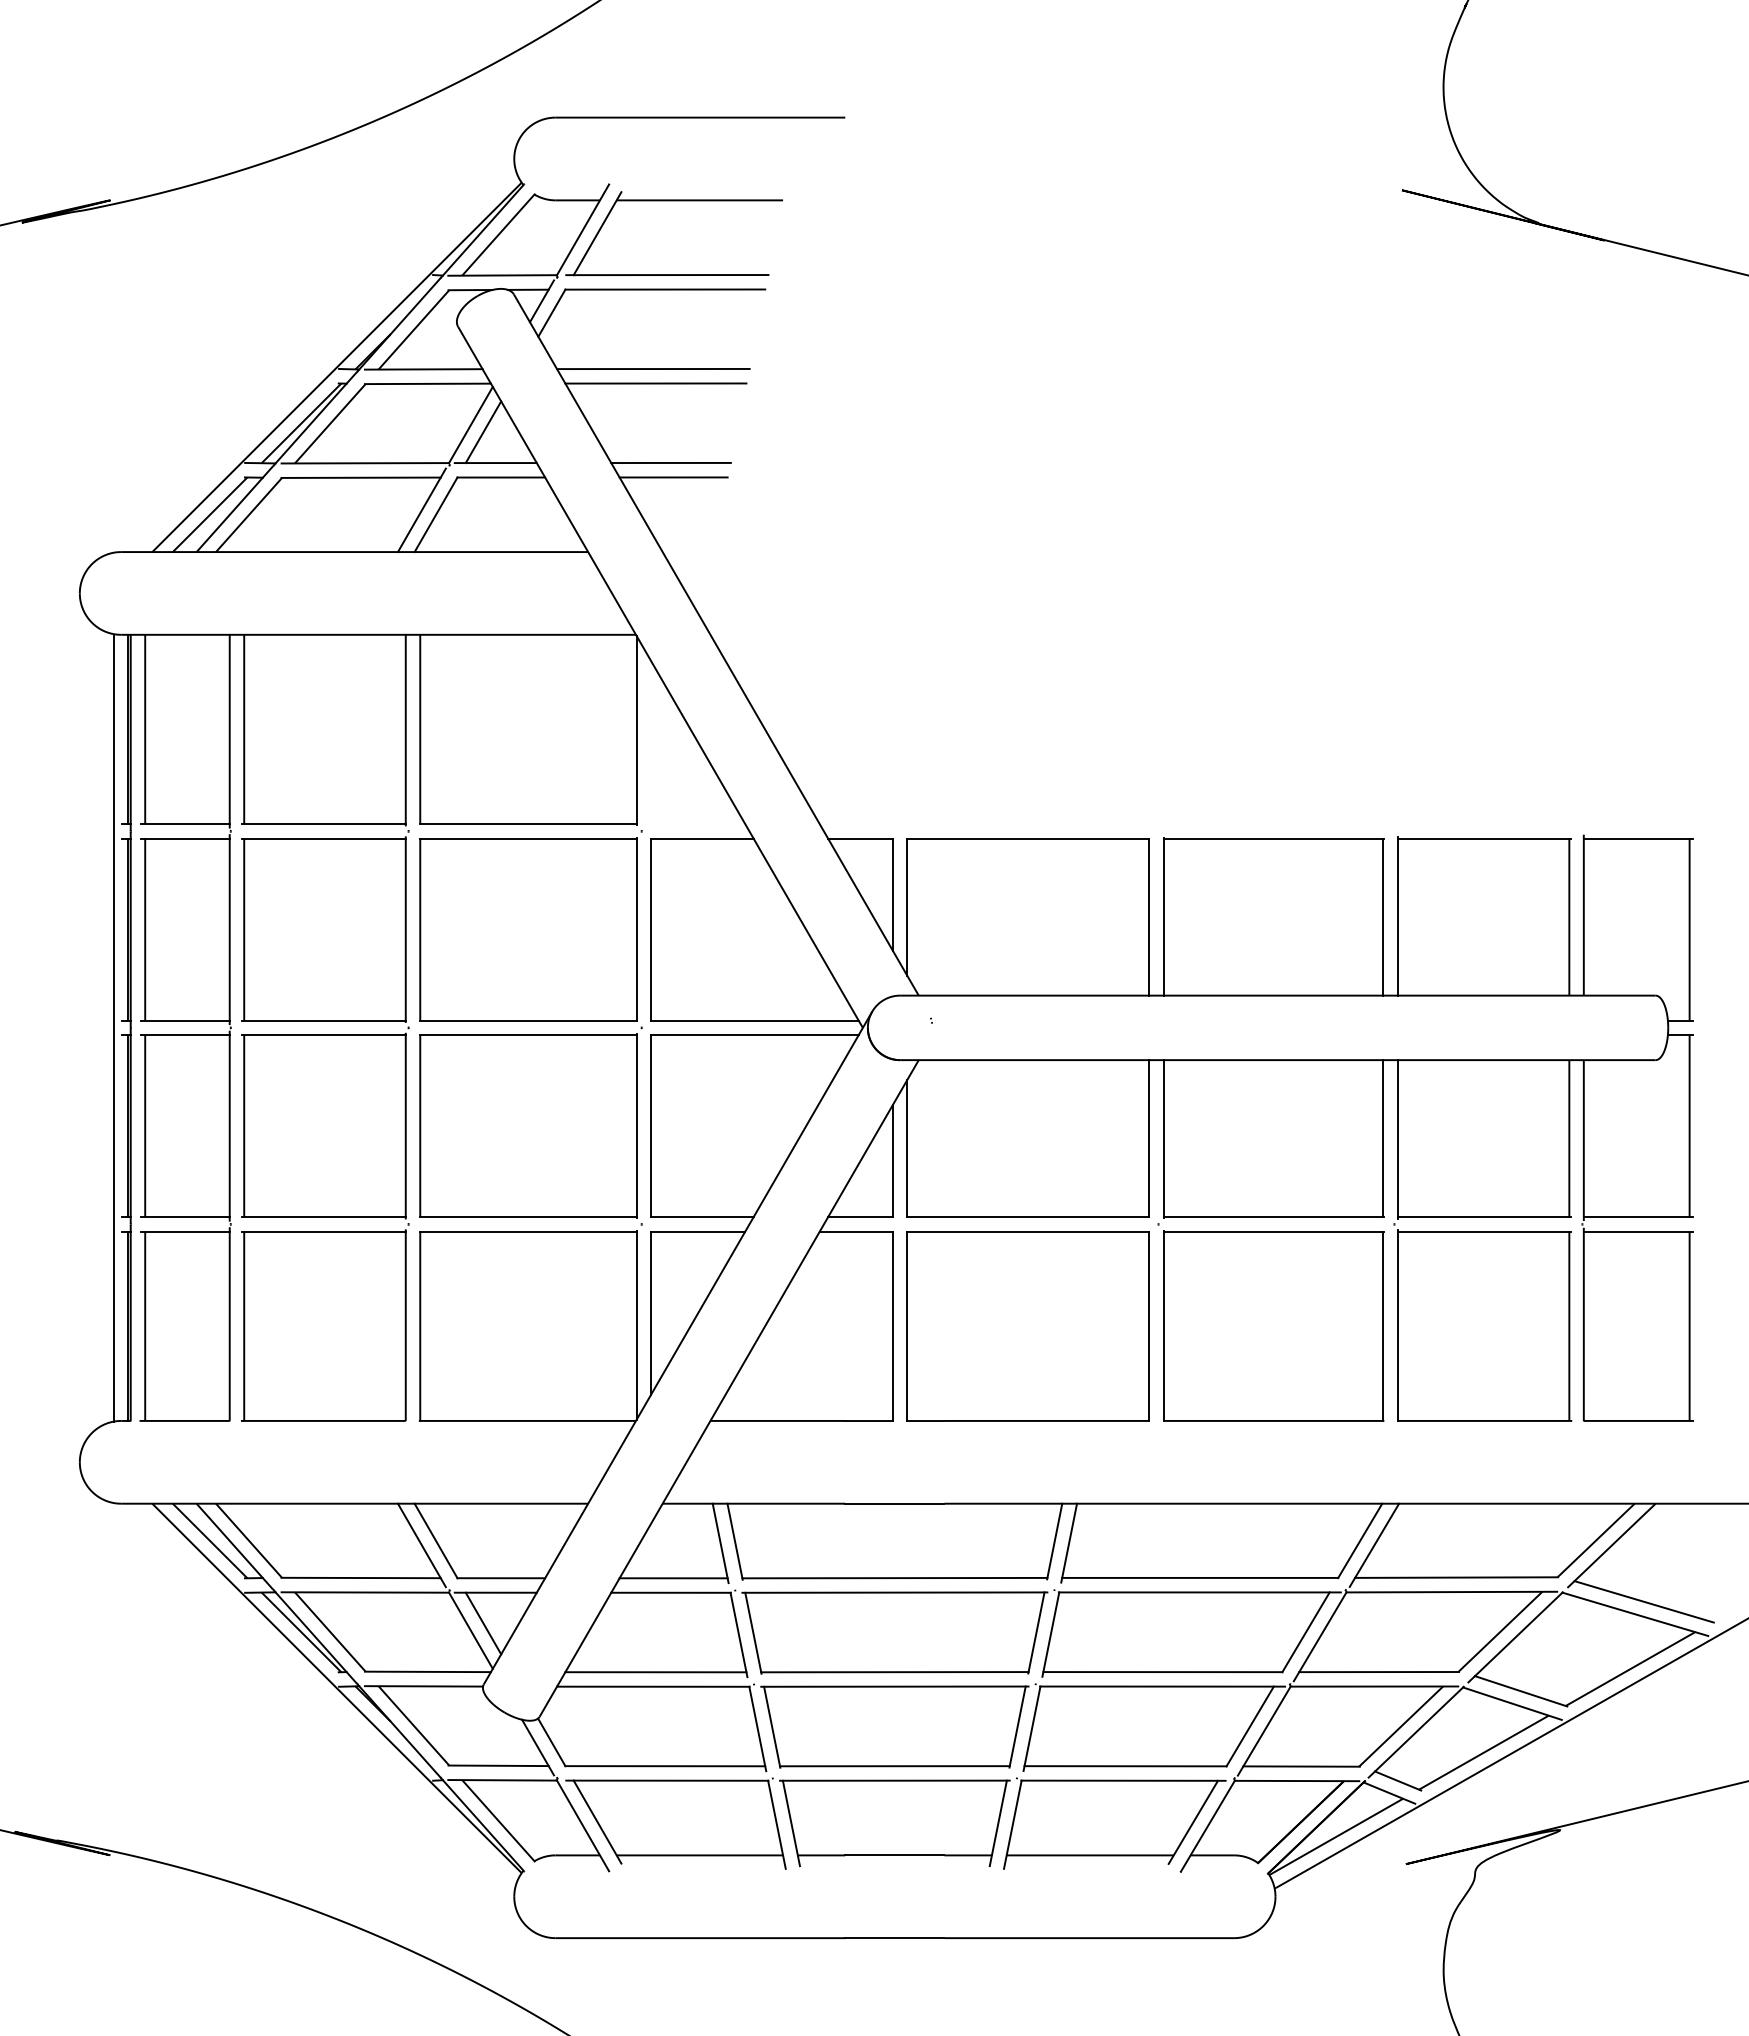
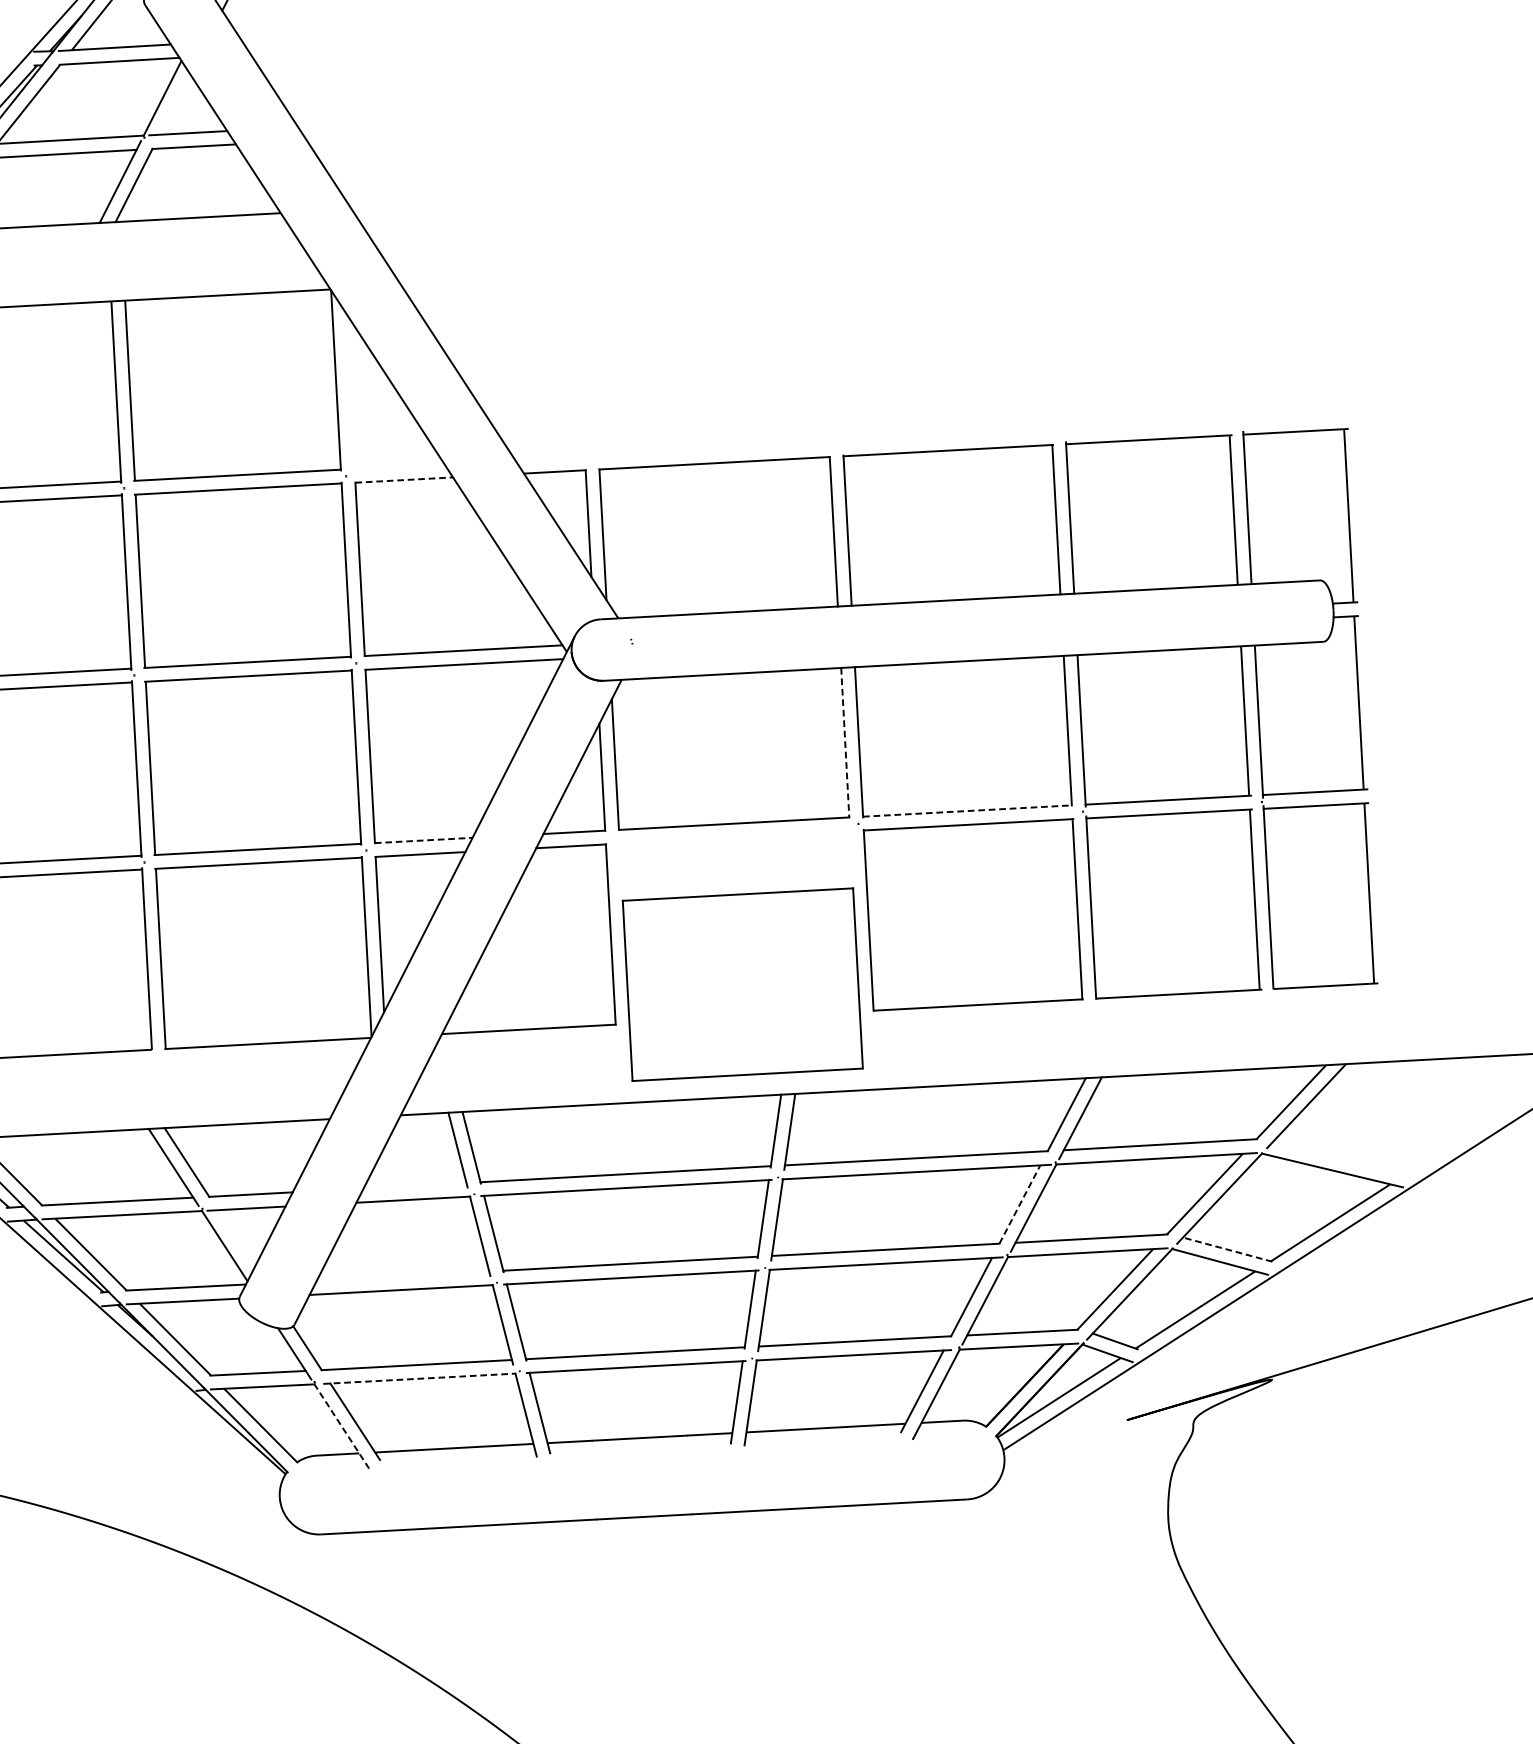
line: (653, 368) -> (333, 35), removed
line: (655, 383) -> (336, 49), removed
line: (483, 432) -> (174, 104), removed
line: (670, 462) -> (354, 123), removed
line: (673, 477) -> (358, 137), removed
line: (702, 838) -> (404, 479), solid -> dashed
line: (1149, 1138) -> (845, 742), solid -> dashed
line: (702, 1217) -> (423, 840), solid -> dashed
line: (1273, 1217) -> (967, 811), solid -> dashed
part: (1027, 1326) -> (742, 984), moved
line: (673, 1578) -> (414, 1185), removed
line: (1643, 1601) -> (1339, 1157), removed
line: (483, 1623) -> (236, 1238), removed
line: (1306, 1631) -> (1020, 1203), solid -> dashed
line: (655, 1672) -> (402, 1276), removed
line: (1521, 1691) -> (1228, 1249), solid -> dashed
line: (667, 1780) -> (419, 1378), solid -> dashed
line: (583, 1825) -> (342, 1425), solid -> dashed

